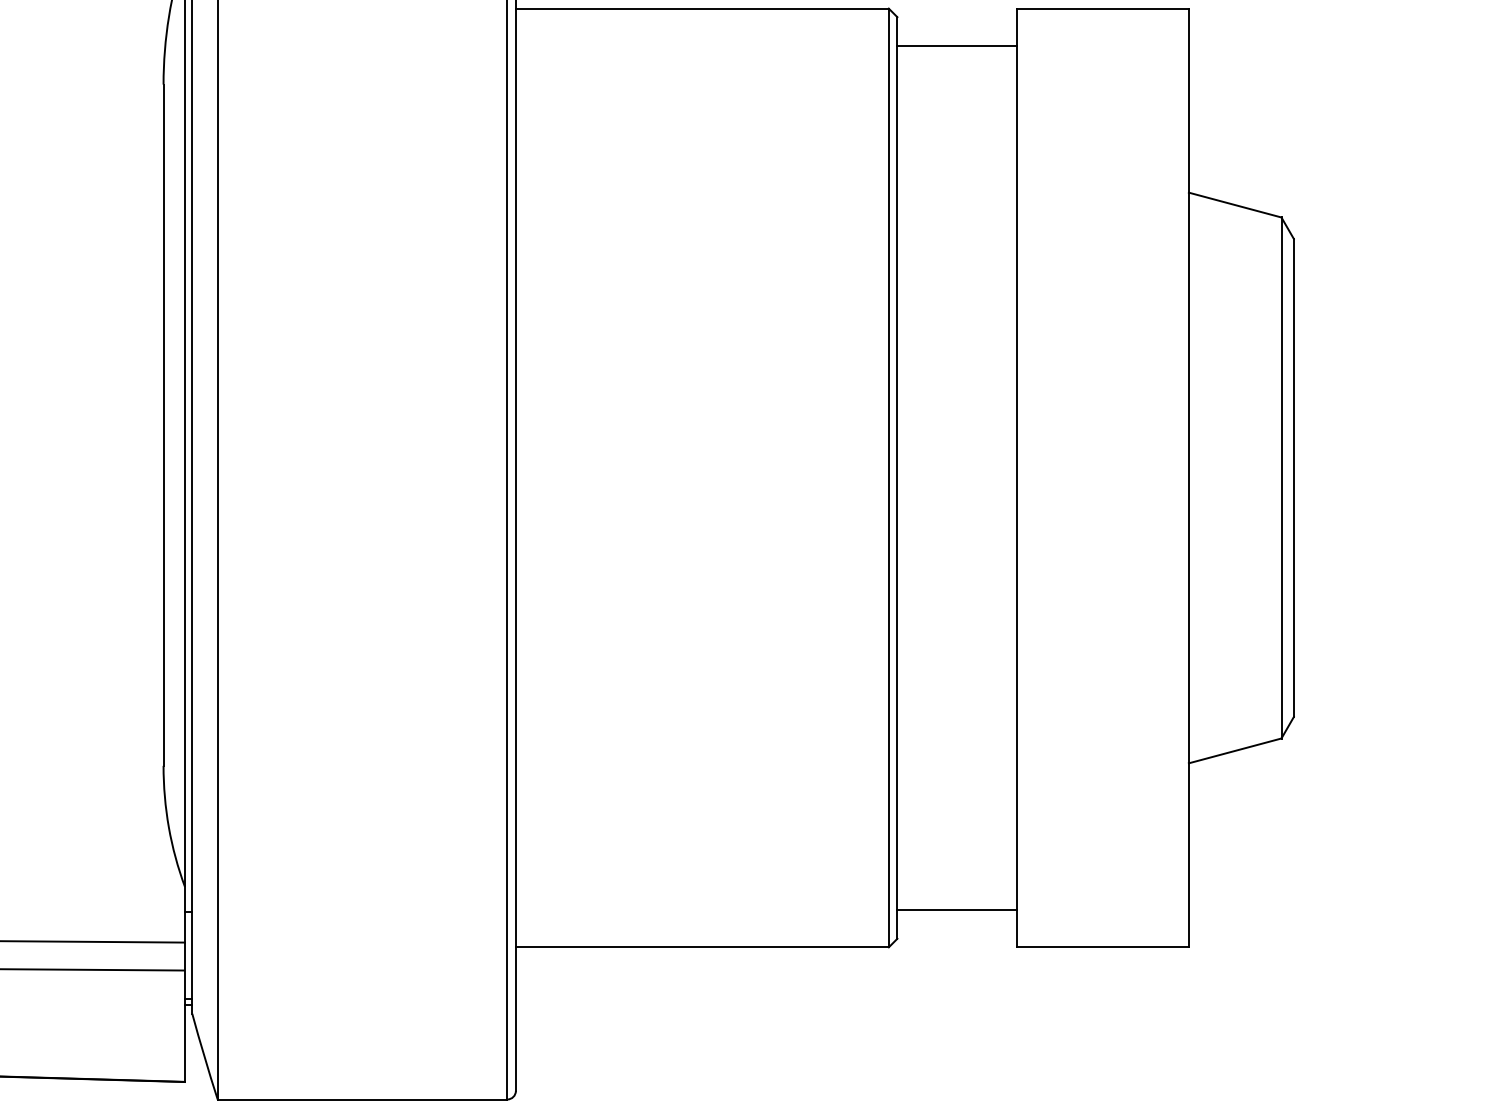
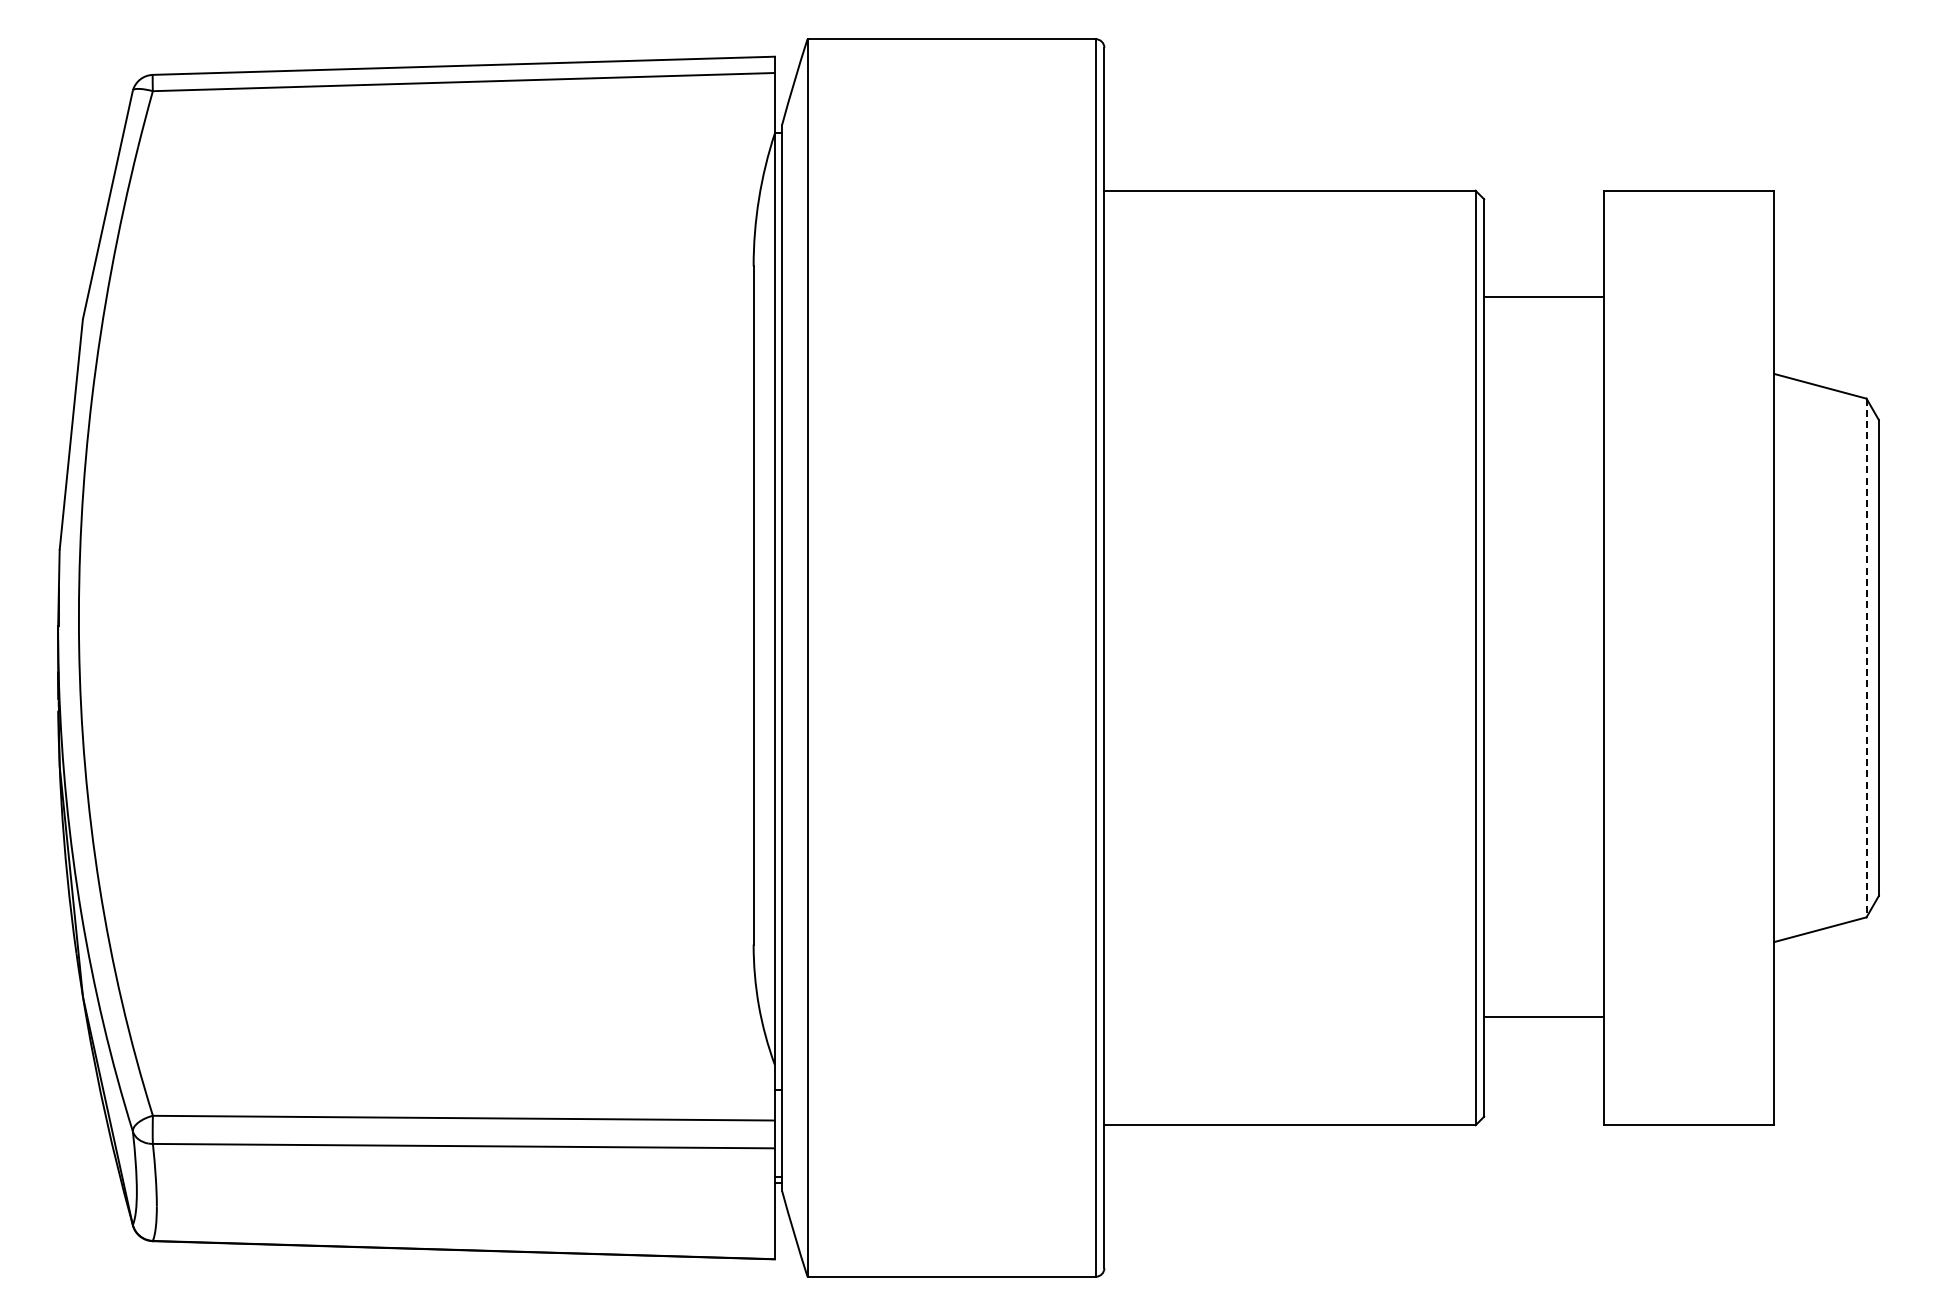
line: (956, 46) -> (1543, 297), moved
line: (1281, 478) -> (1866, 658), solid -> dashed
line: (956, 909) -> (1543, 1016), moved

